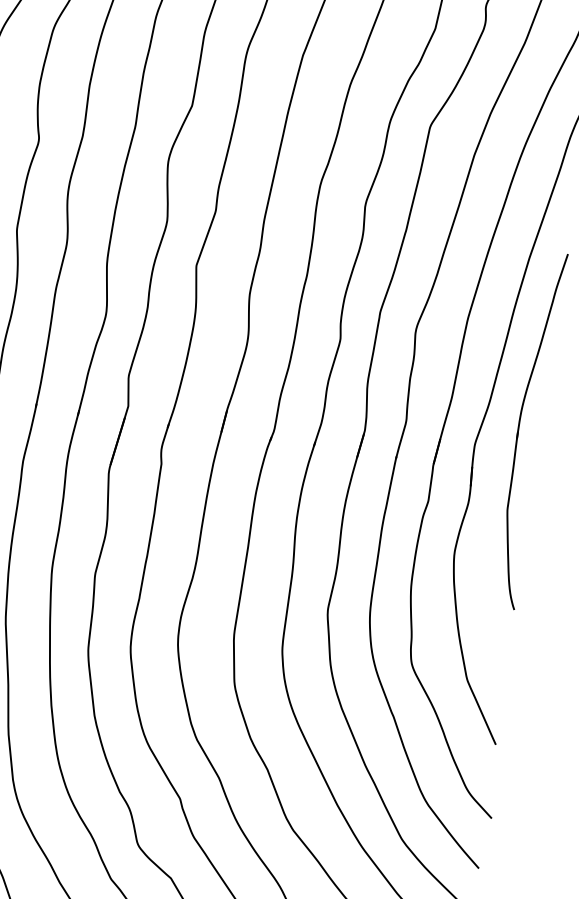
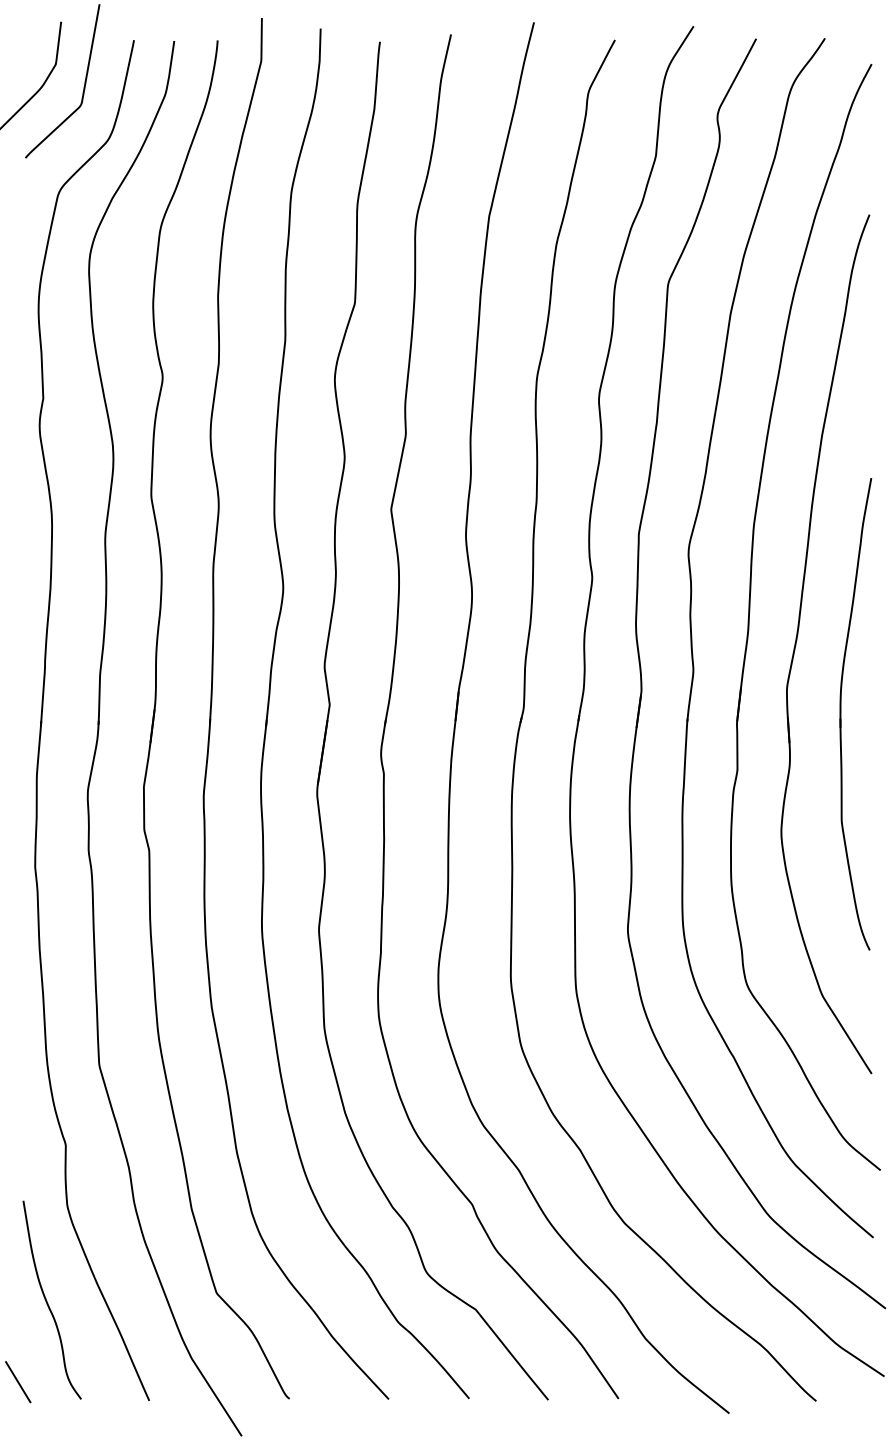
part: (519, 429) -> (841, 714), moved

